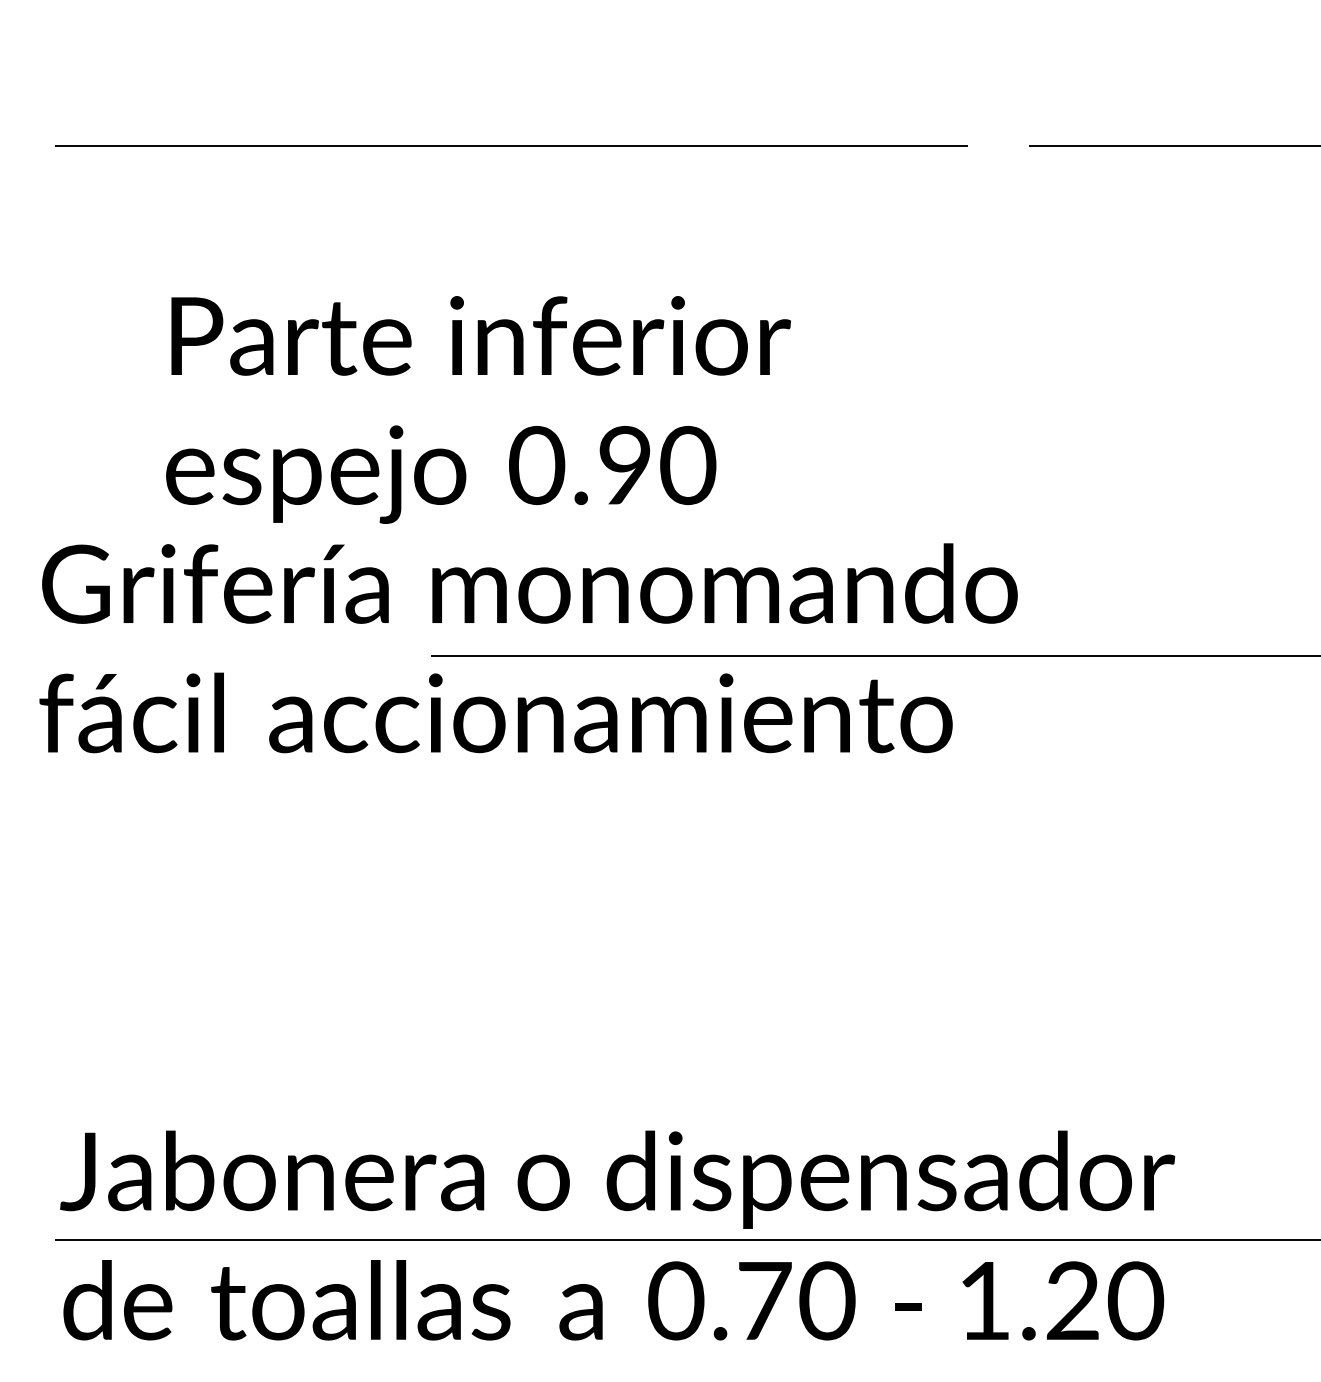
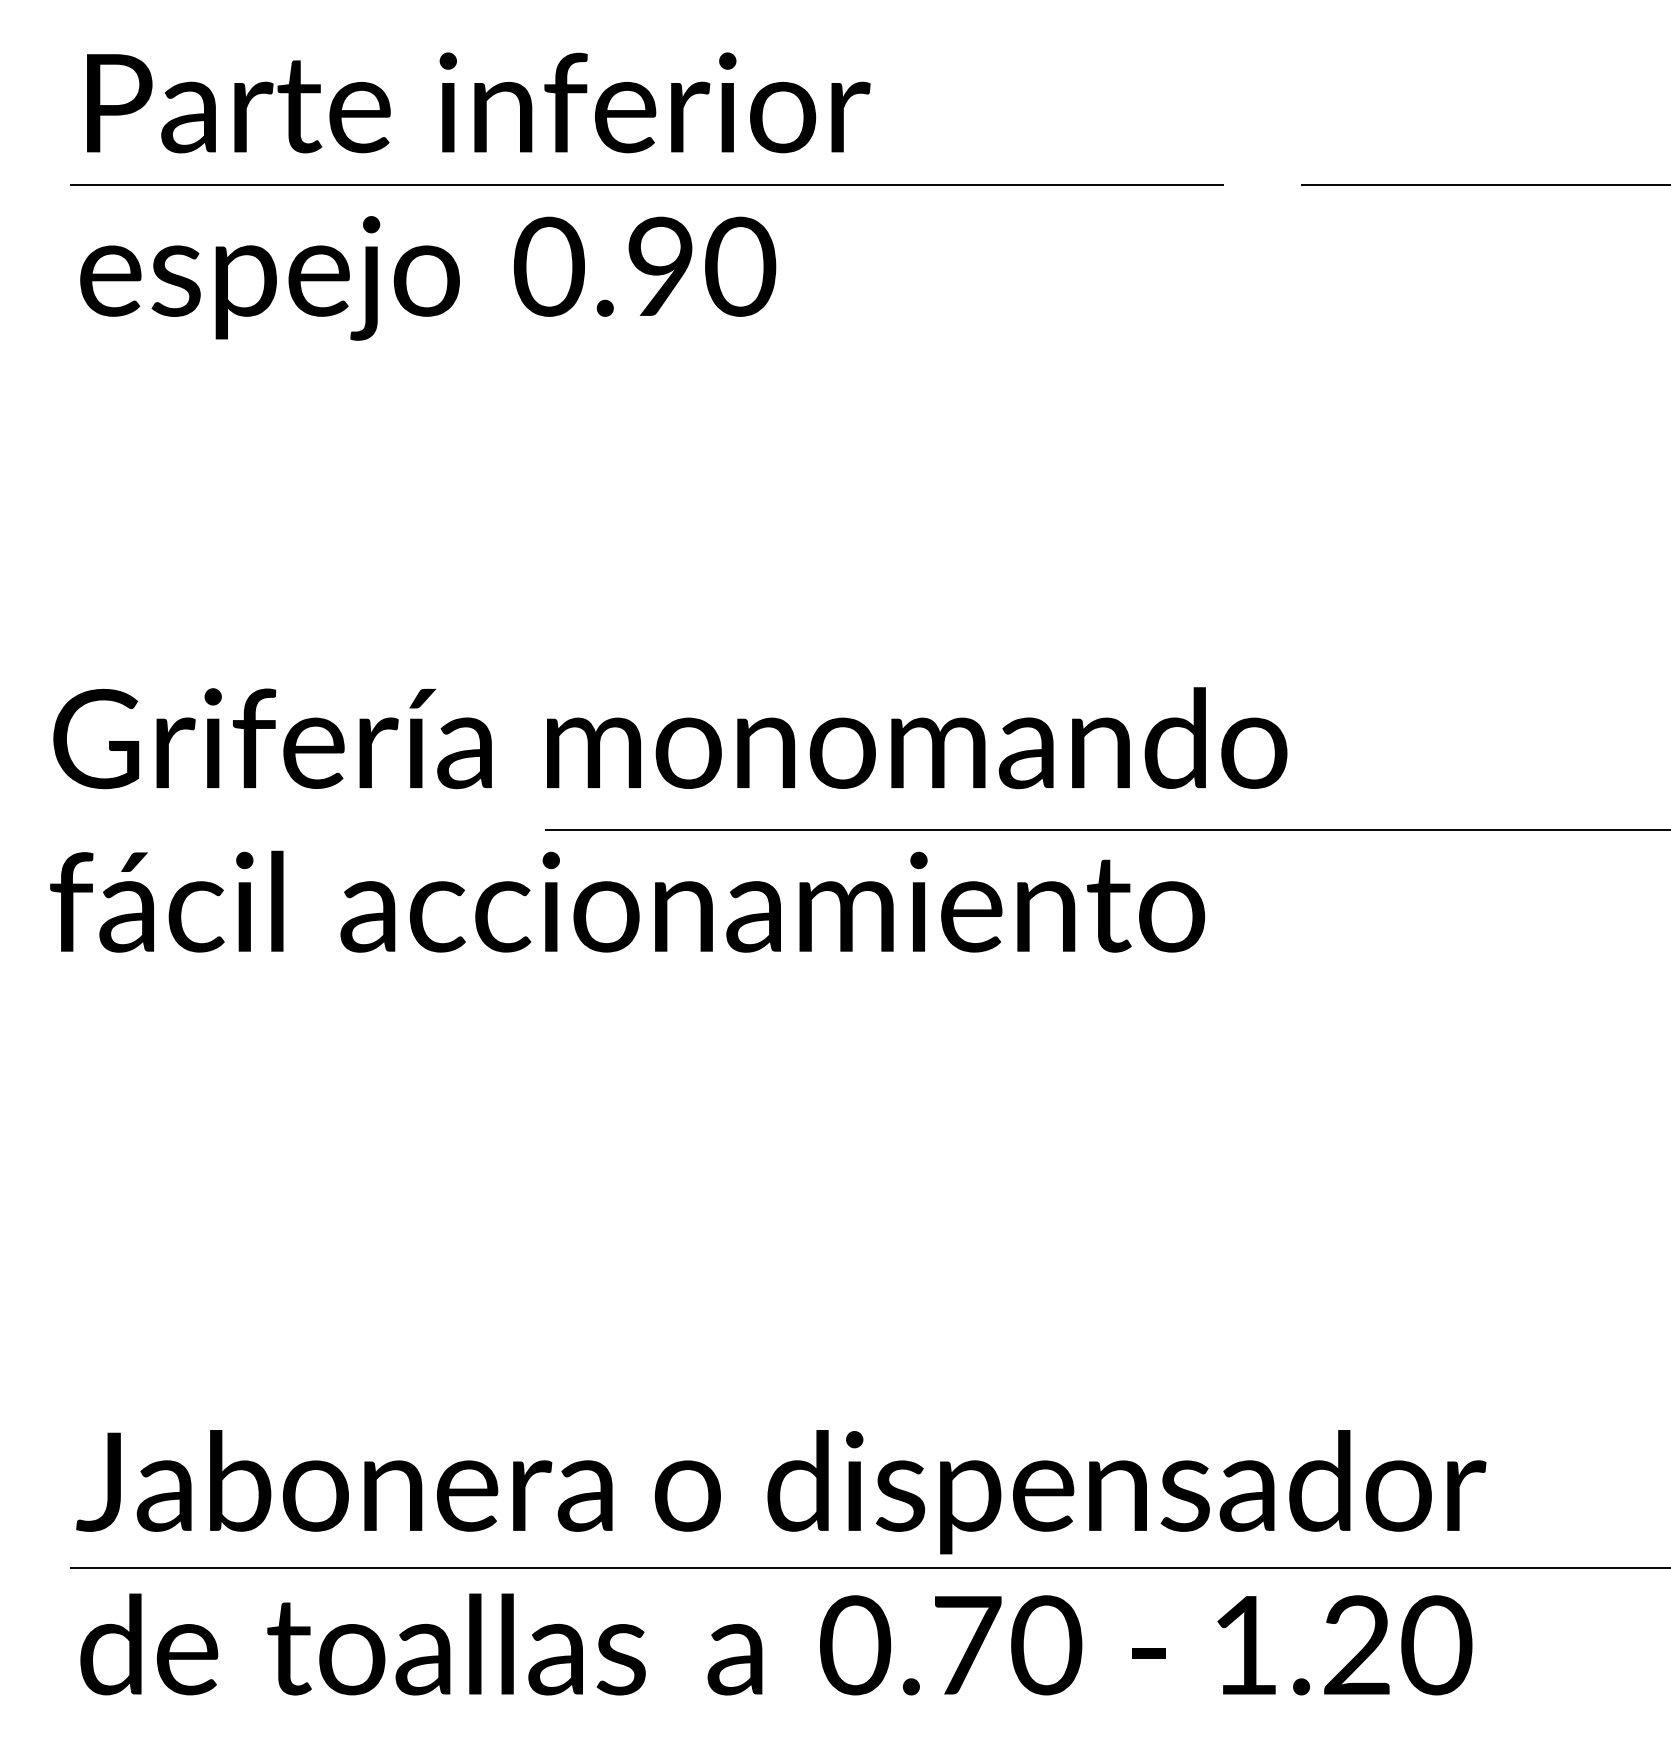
text: (478, 409) -> (475, 196), moved

